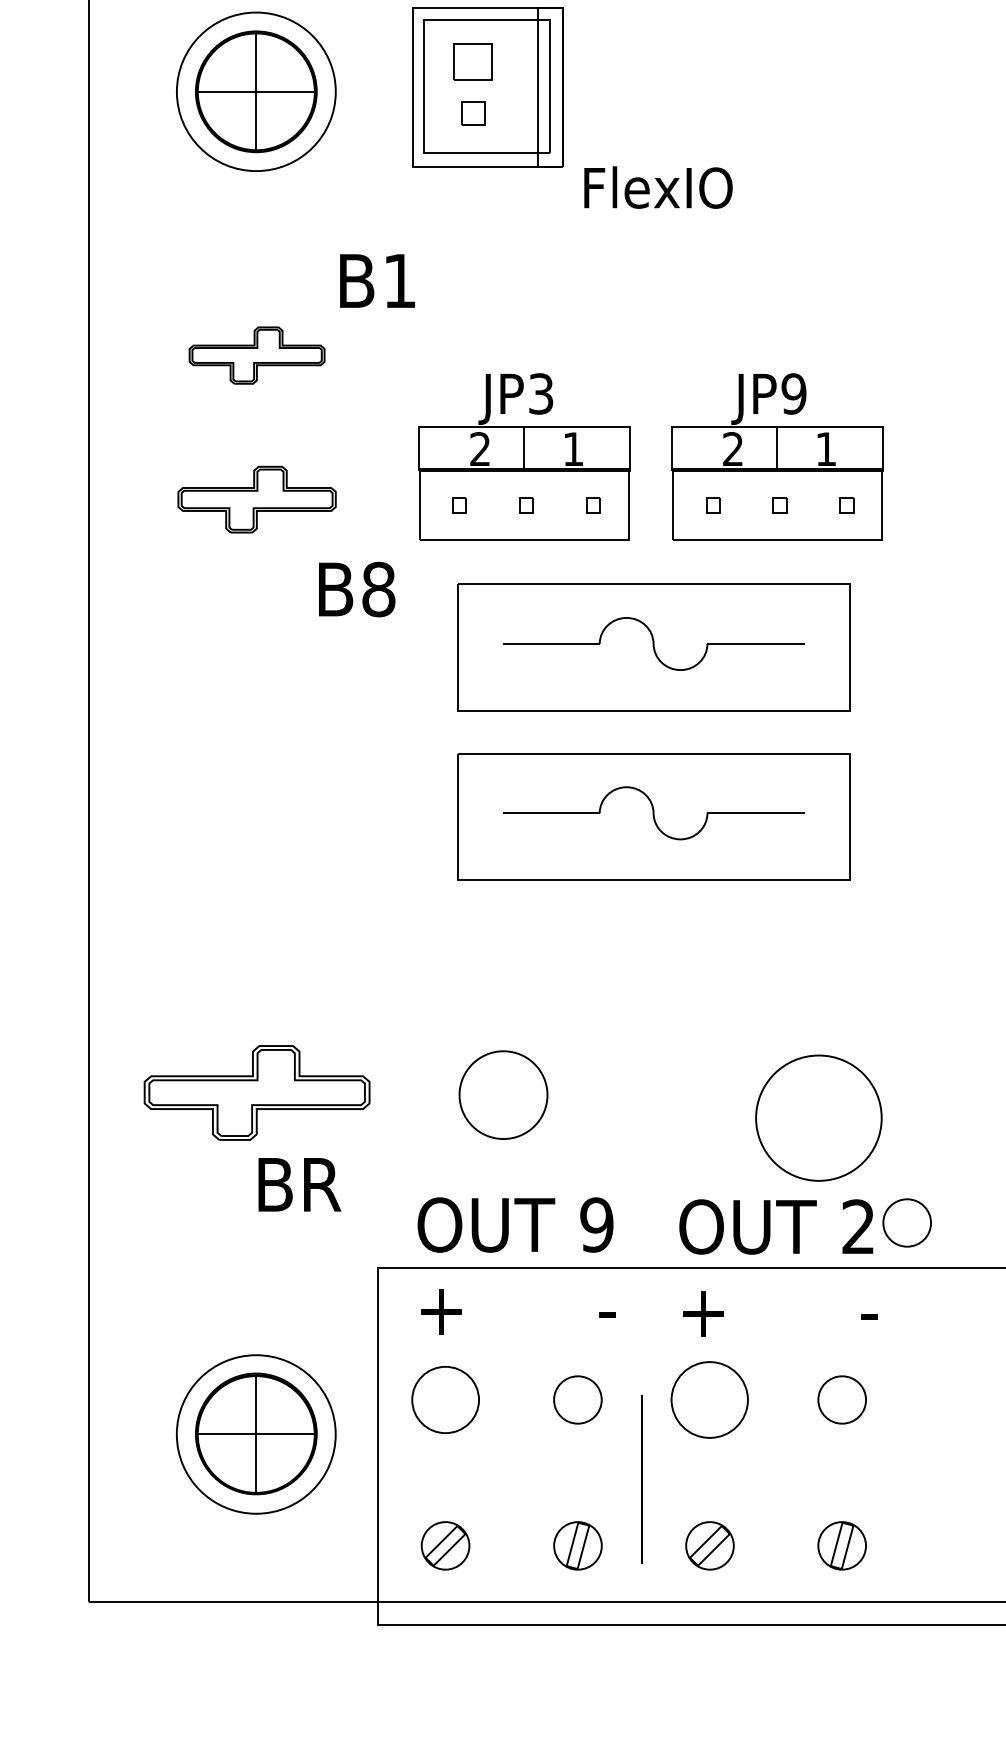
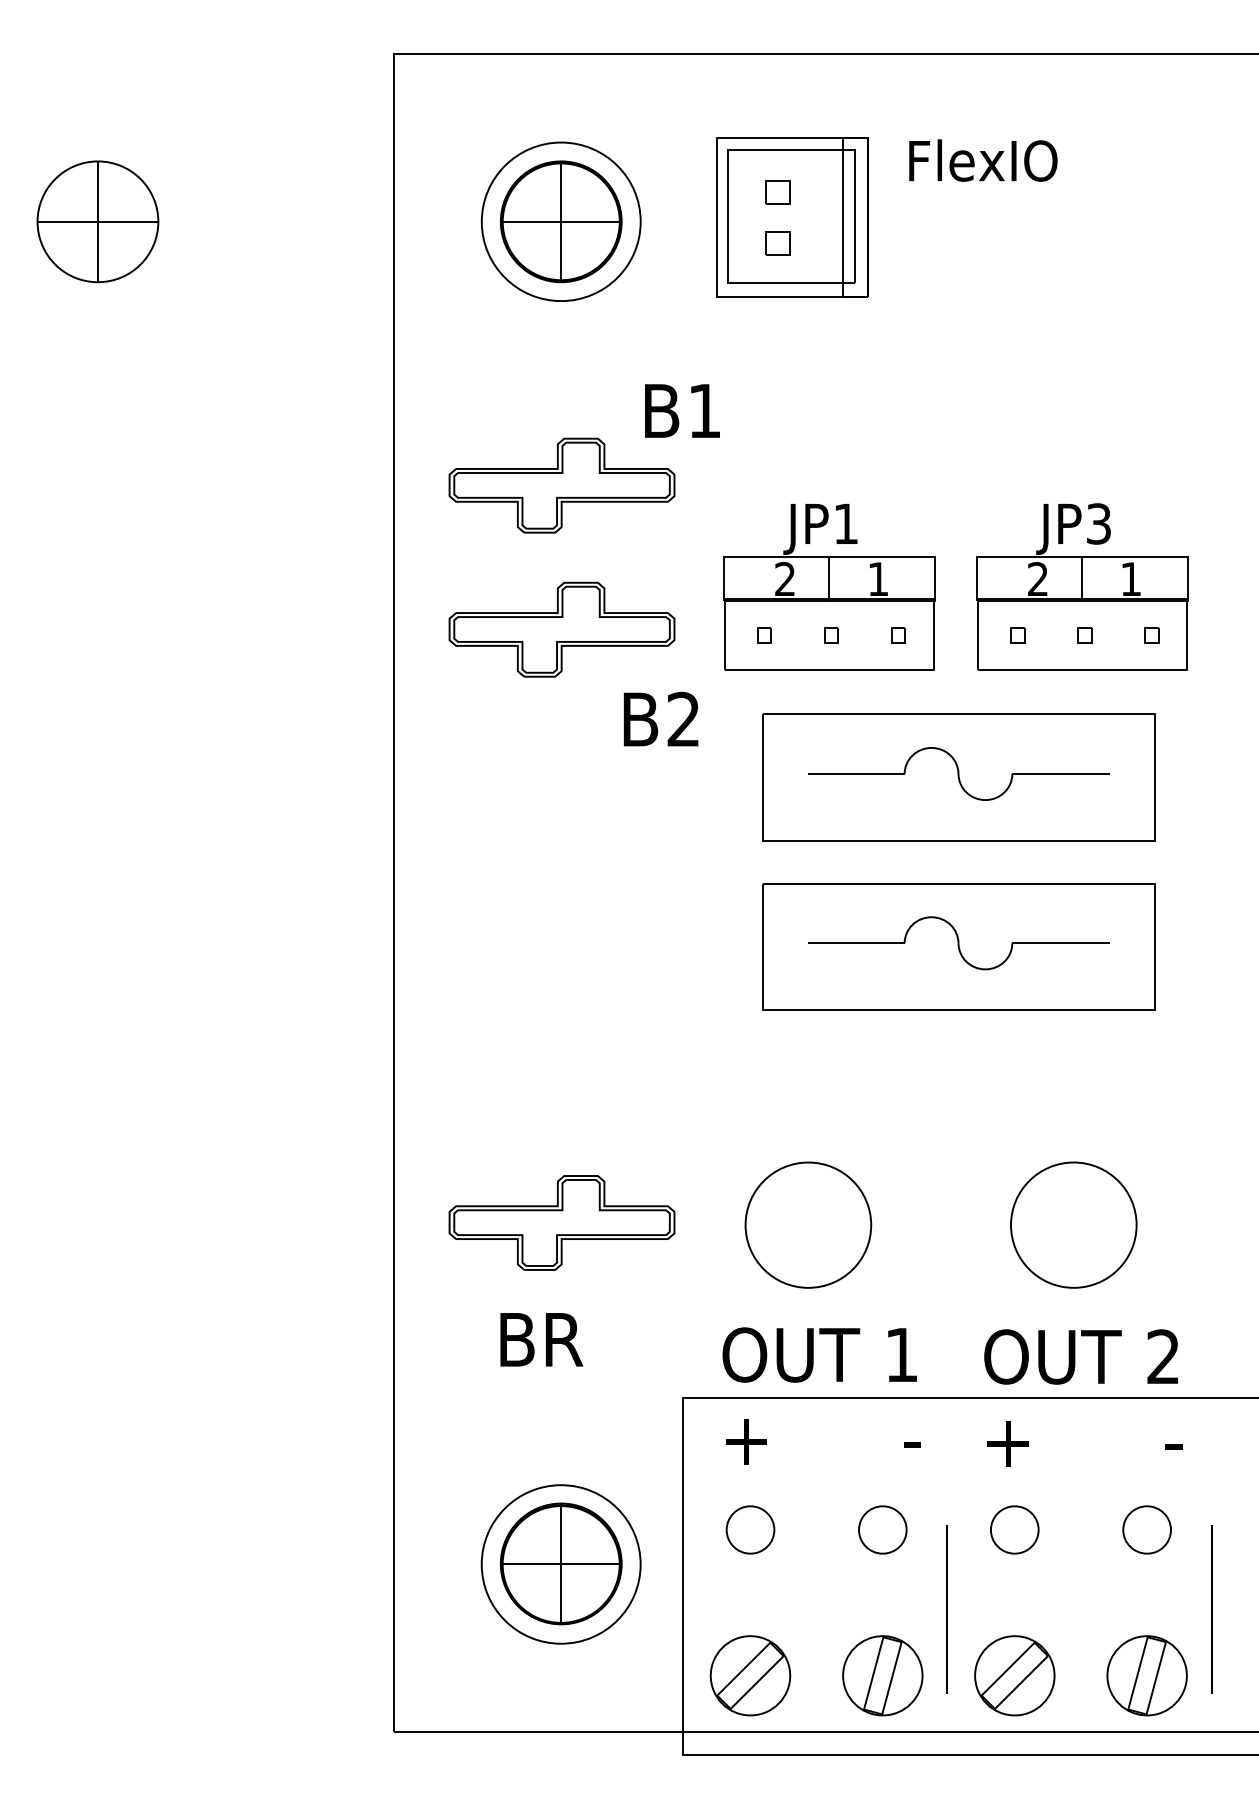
part: (472, 62) -> (777, 192), size x0.62
text: (658, 187) -> (983, 160), moved
part: (256, 355) -> (561, 485), size x1.67
text: (540, 393) -> (845, 523), JP3 -> JP1
text: (793, 393) -> (1098, 523), JP9 -> JP3
part: (256, 499) -> (561, 629), size x1.43
text: (378, 589) -> (683, 719), B8 -> B2
part: (503, 1094) -> (808, 1224), size x1.43
part: (818, 1117) -> (1073, 1224), moved
text: (299, 1184) -> (541, 1339), moved
part: (906, 1222) -> (1211, 1352), removed
text: (596, 1224) -> (901, 1354), 9 -> 1
part: (445, 1399) -> (750, 1529), size x0.71
part: (709, 1399) -> (1014, 1529), size x0.62
line: (906, 1479) -> (1211, 1609), added
part: (445, 1545) -> (750, 1675), size x1.67
part: (577, 1545) -> (882, 1675), size x1.67
part: (709, 1545) -> (1014, 1675), size x1.67
part: (841, 1545) -> (1146, 1675), size x1.67

